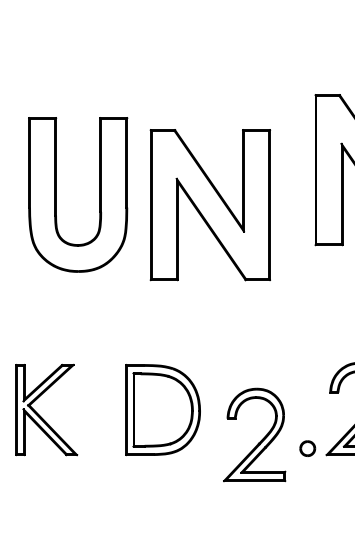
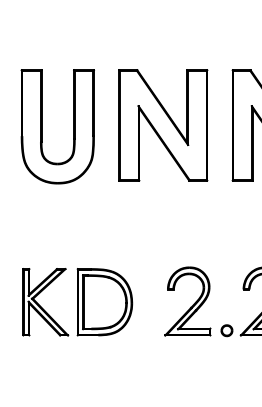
part: (99, 194) -> (73, 126), moved
part: (209, 205) -> (162, 125), moved
part: (162, 410) -> (104, 302), moved
part: (40, 415) -> (41, 306), moved
part: (260, 440) -> (192, 305), moved

